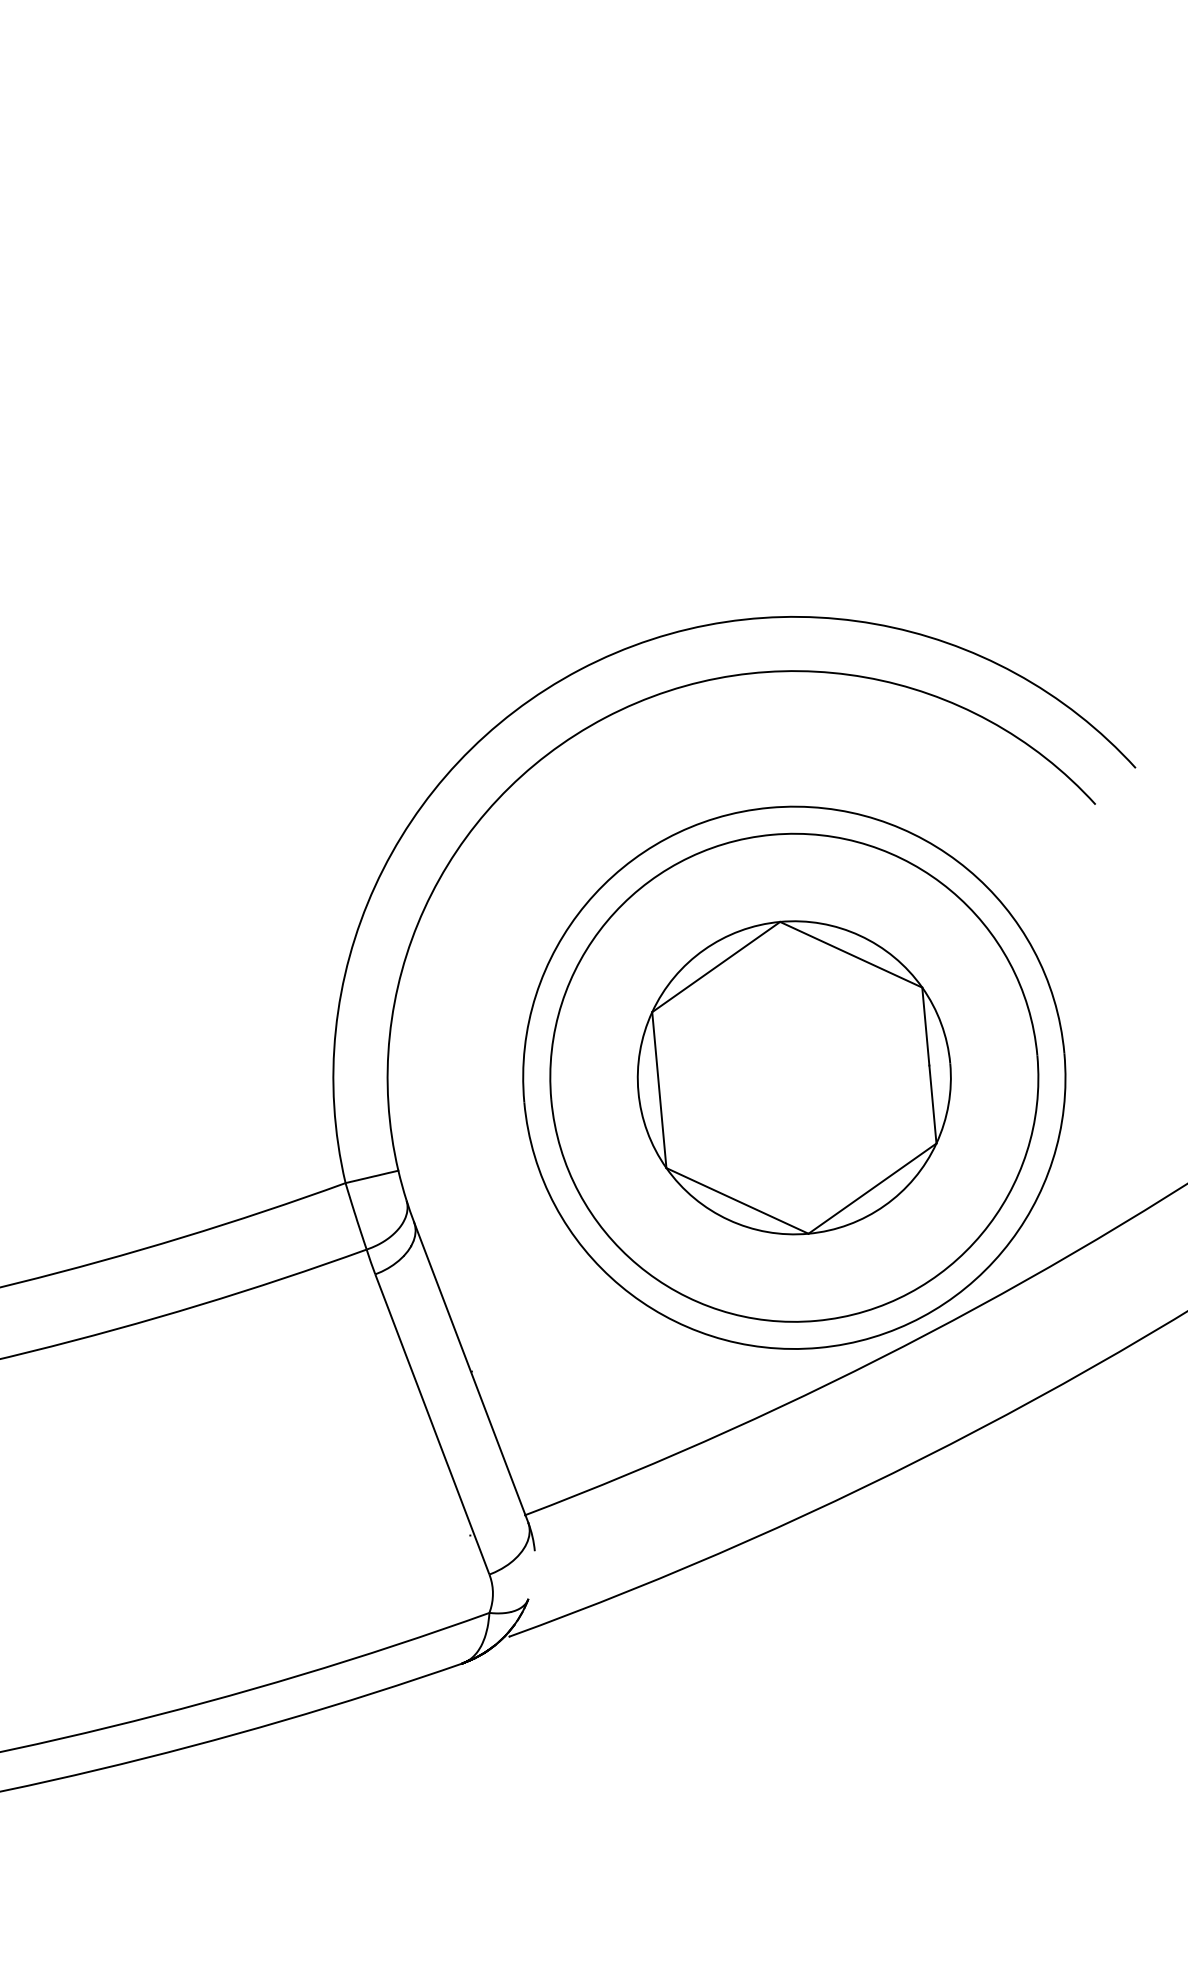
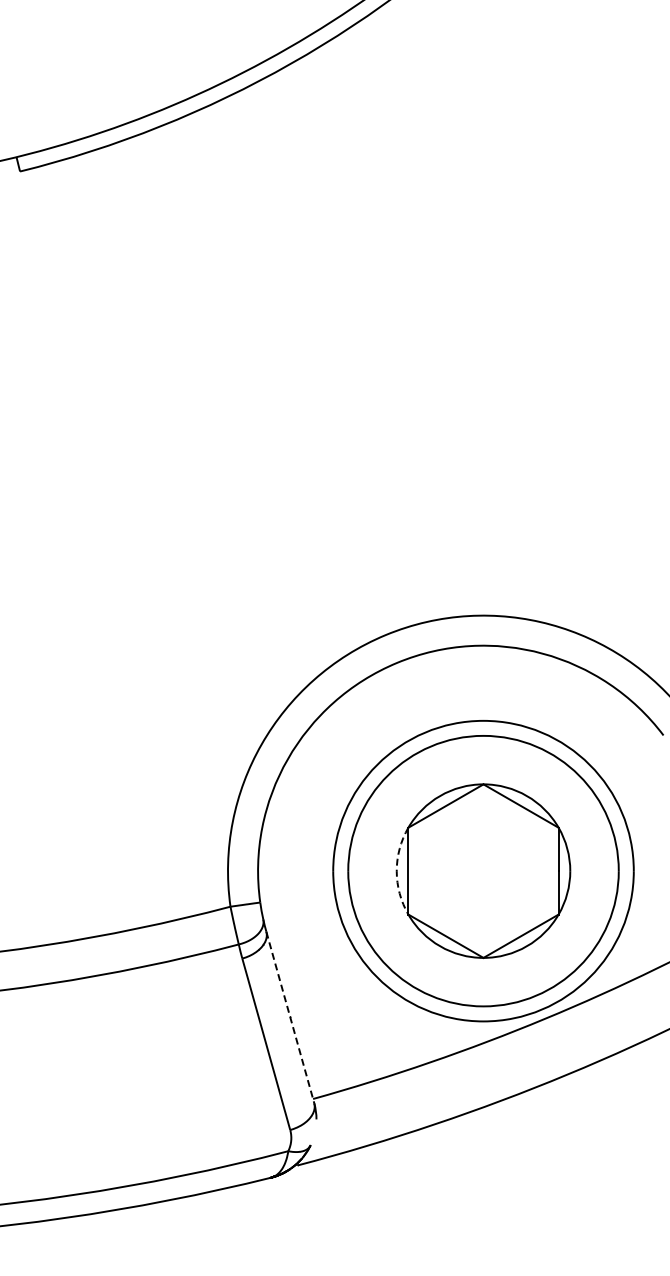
arc: (638, 1092) -> (396, 871), solid -> dashed
line: (471, 1374) -> (290, 1018), solid -> dashed

